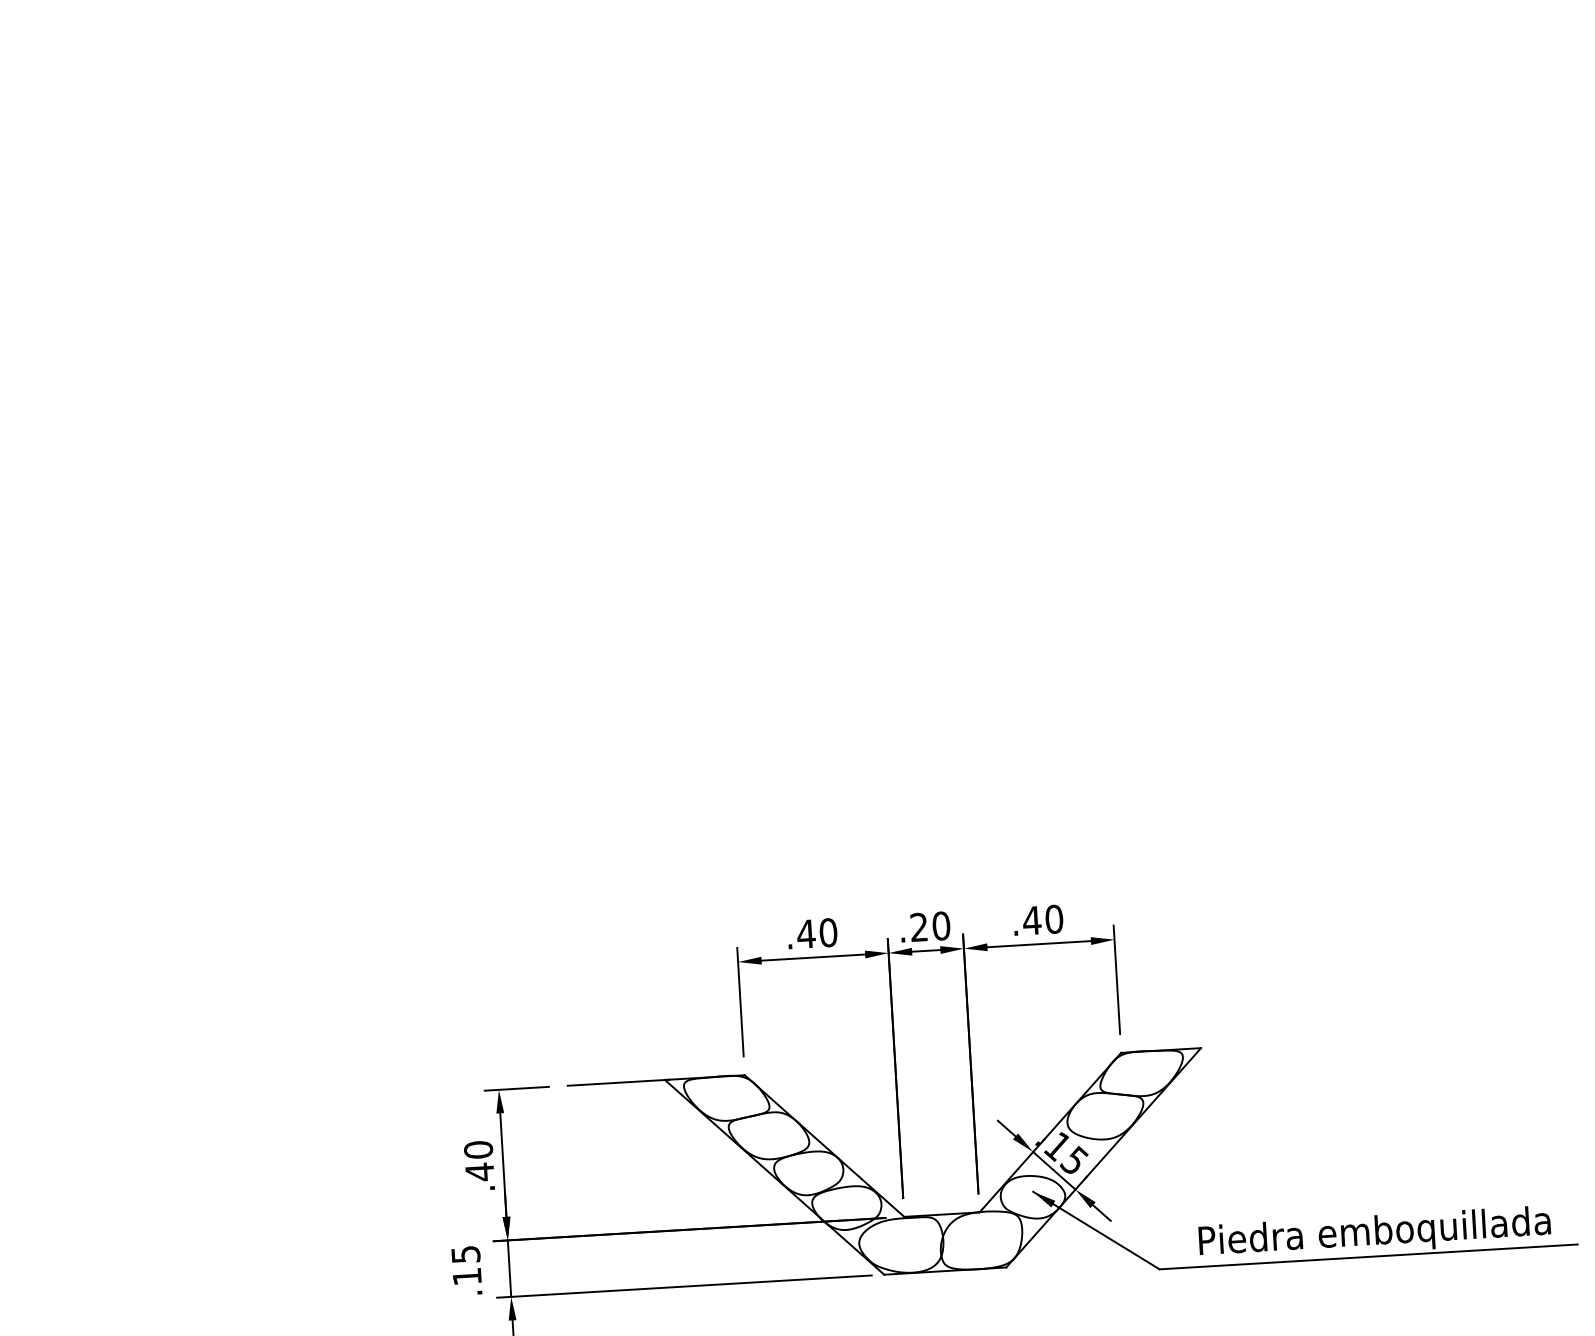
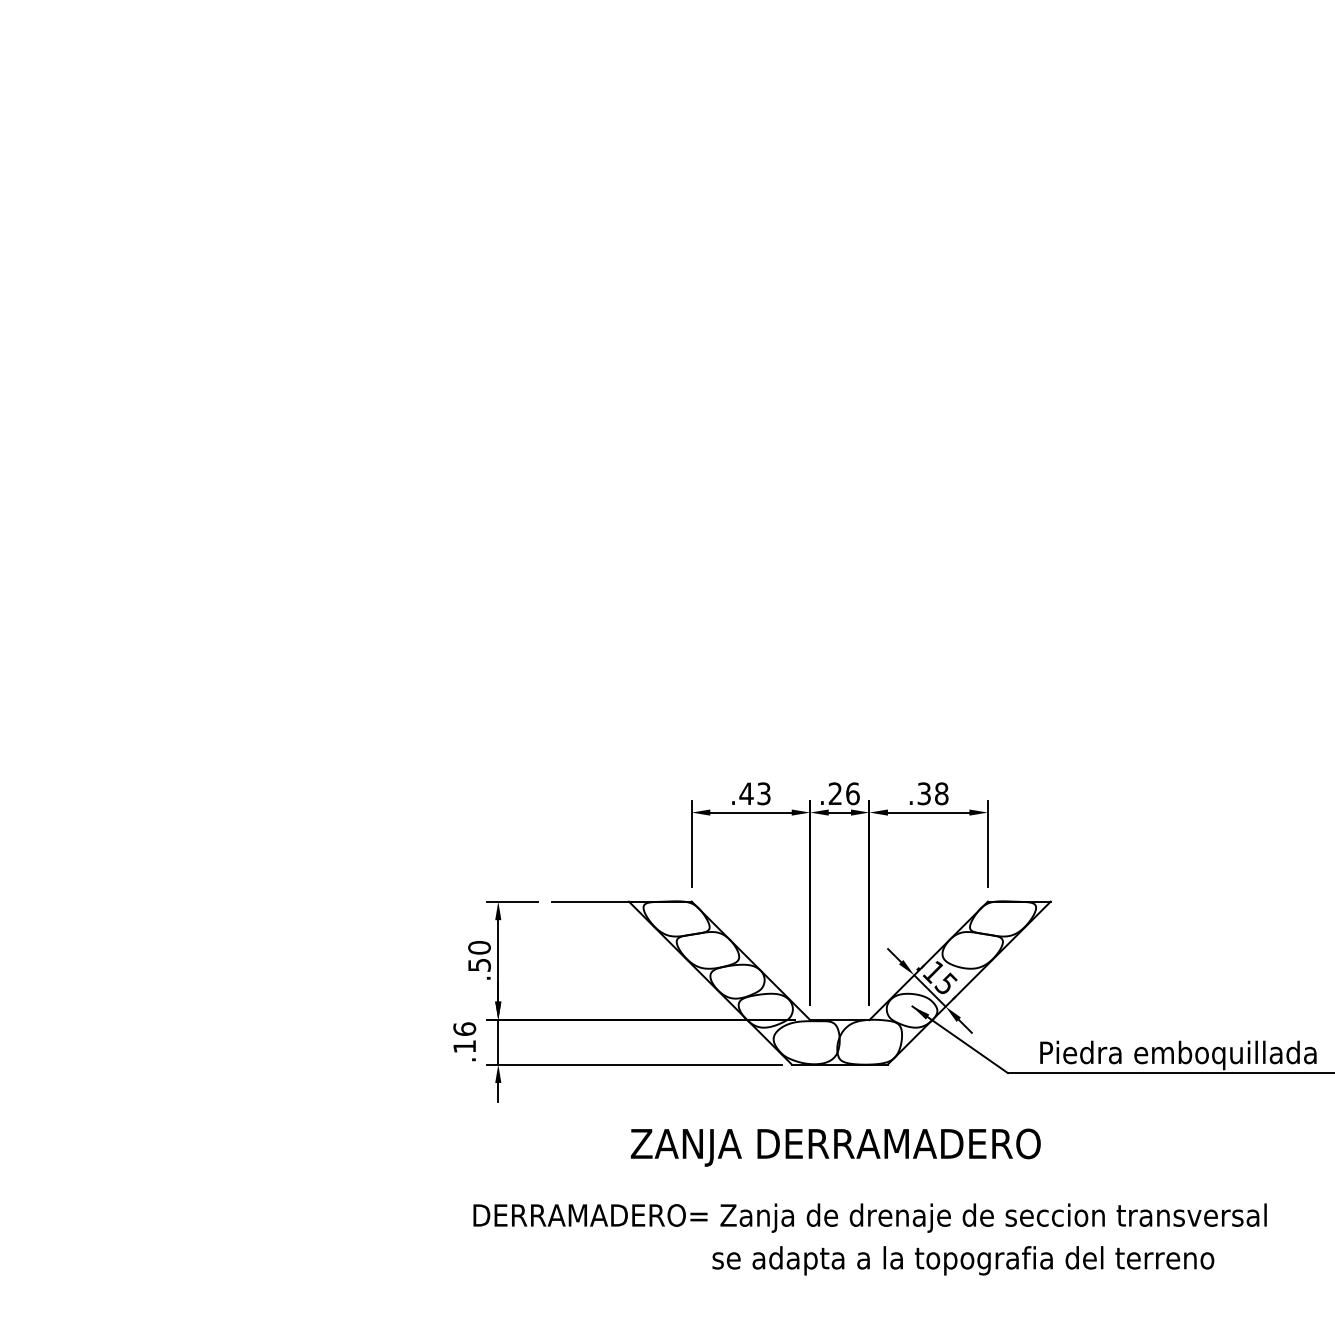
text: (1042, 919) -> (932, 793), .40 -> .38
text: (940, 925) -> (852, 793), .20 -> .26
text: (827, 932) -> (763, 793), .40 -> .43
text: (479, 1172) -> (479, 965), .40 -> .50
text: (465, 1253) -> (464, 1028), .15 -> .16

